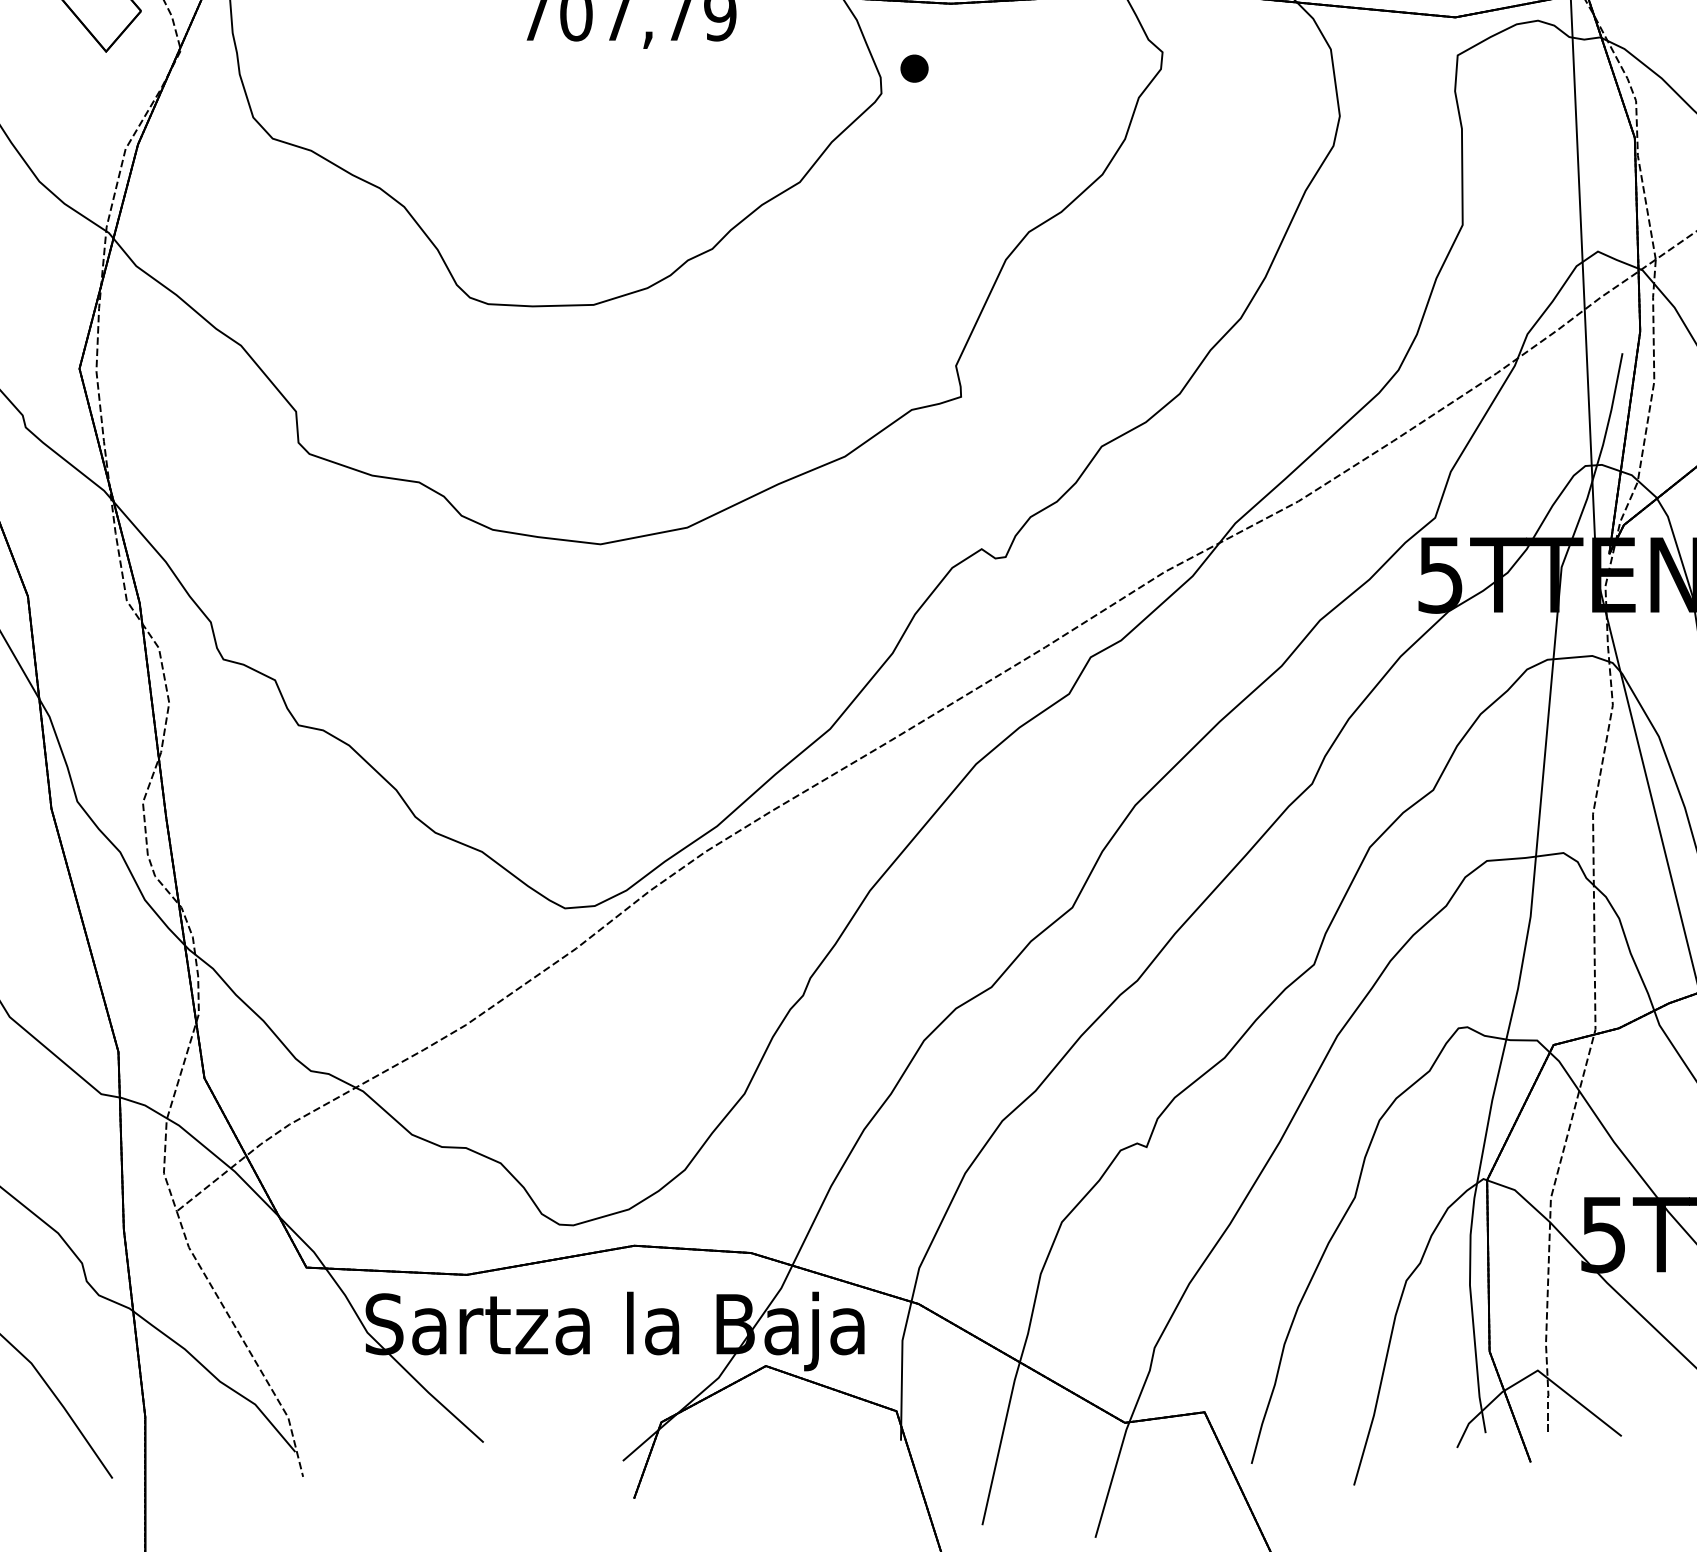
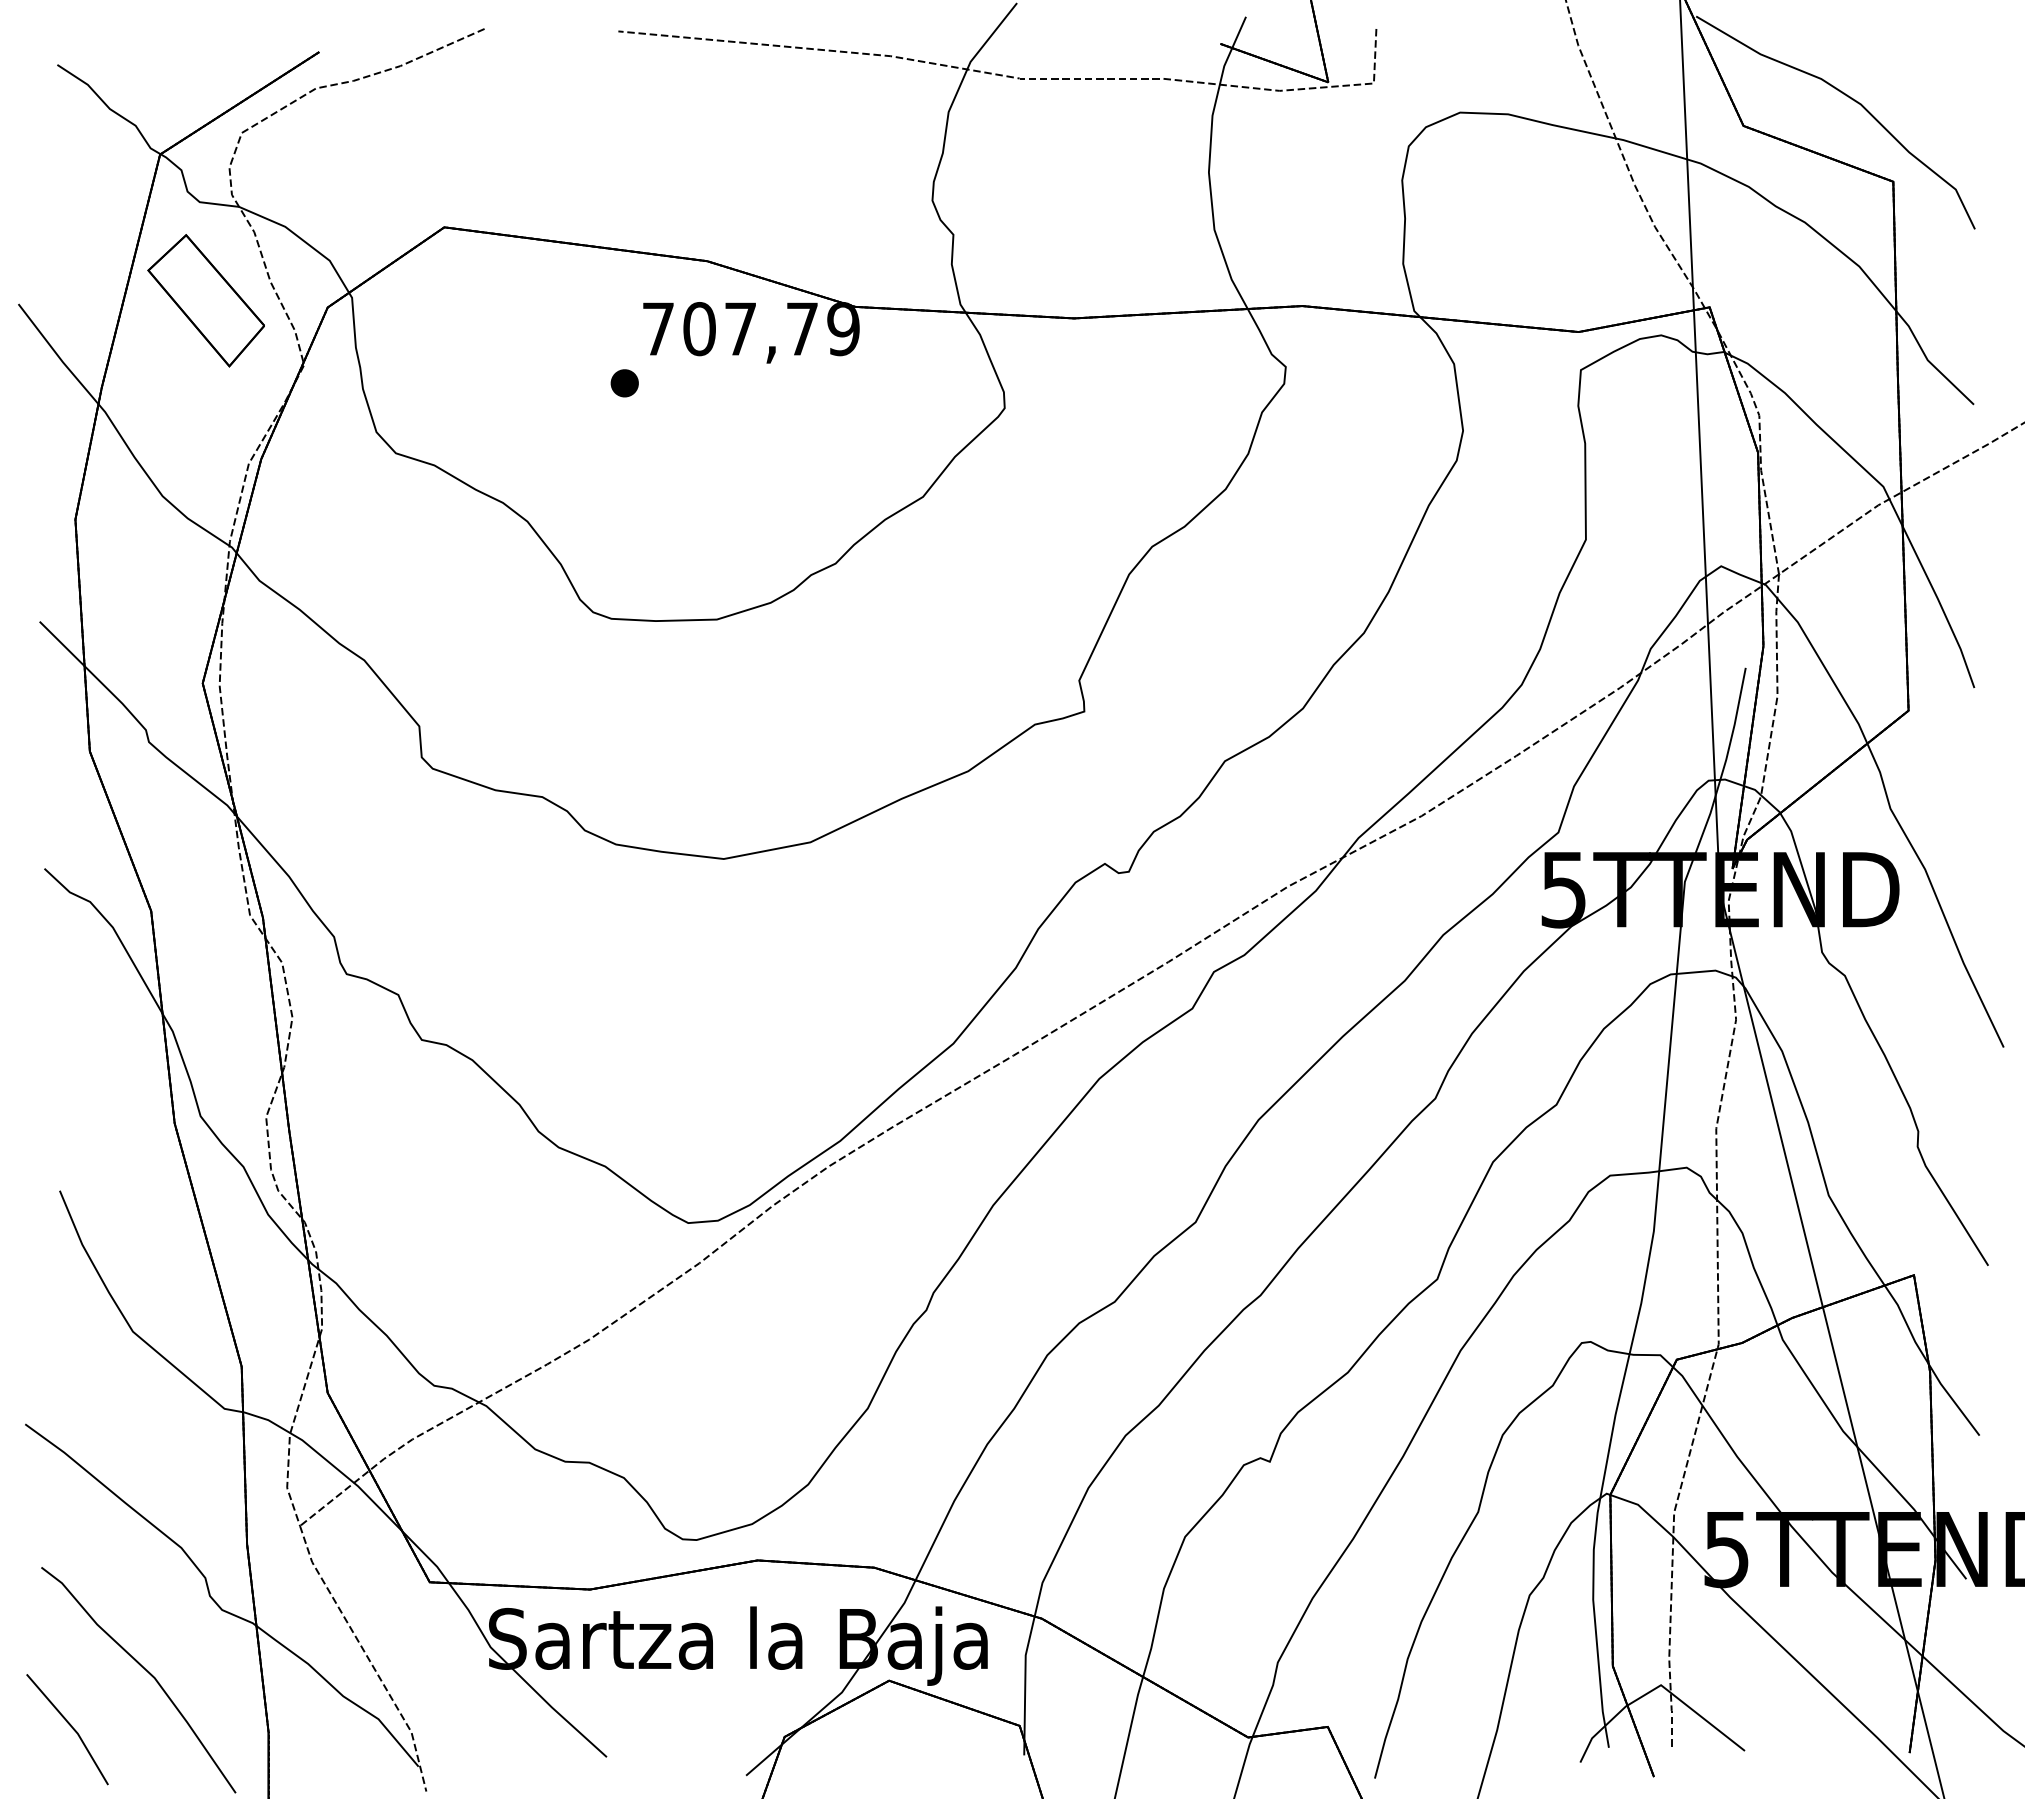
part: (914, 68) -> (624, 383), moved

